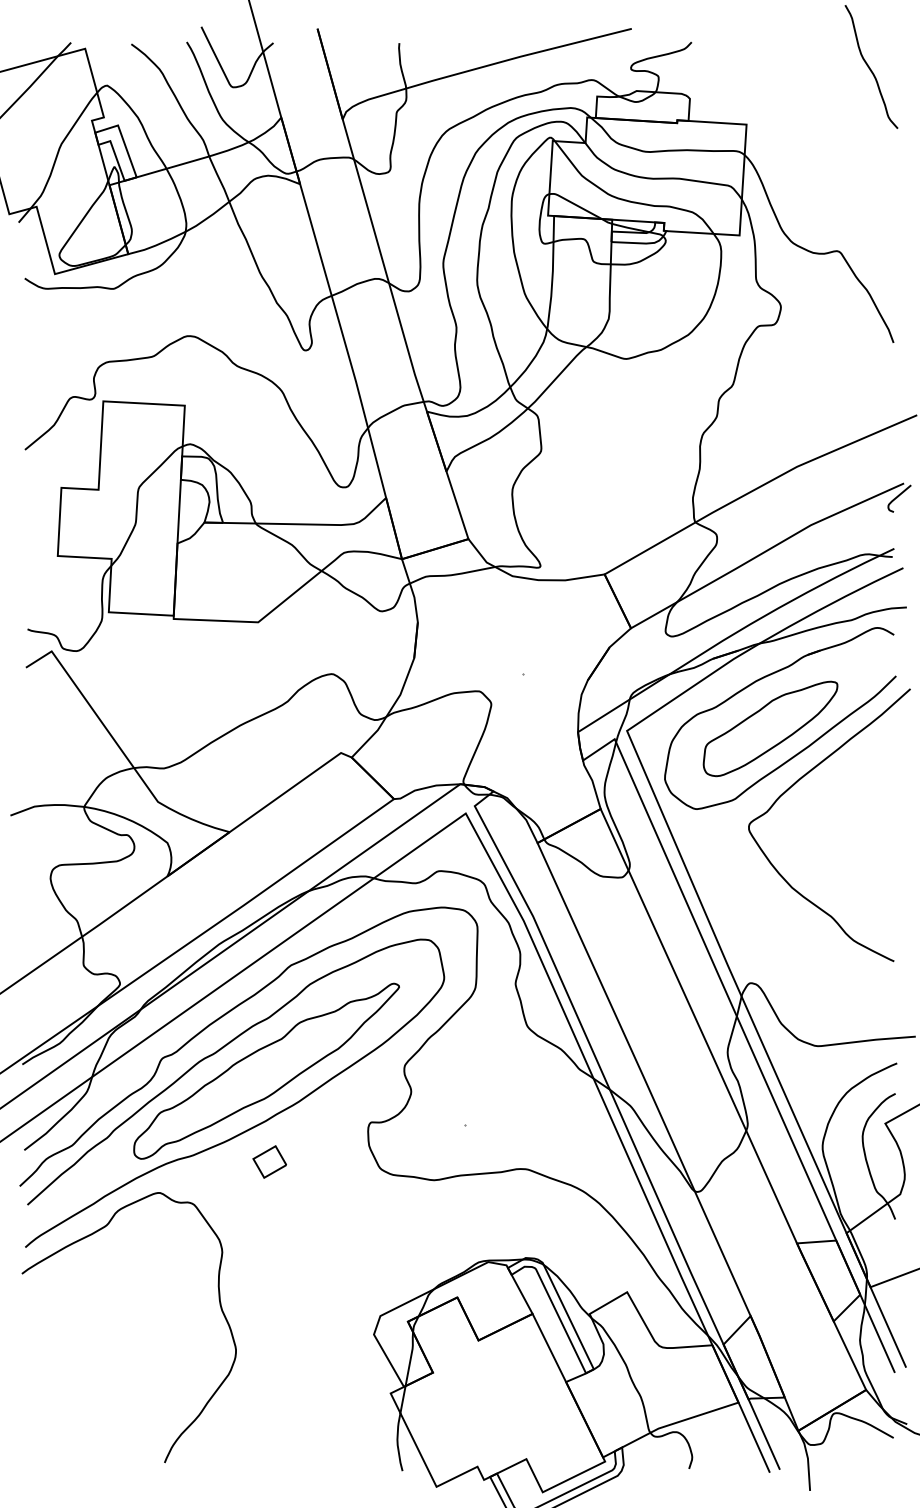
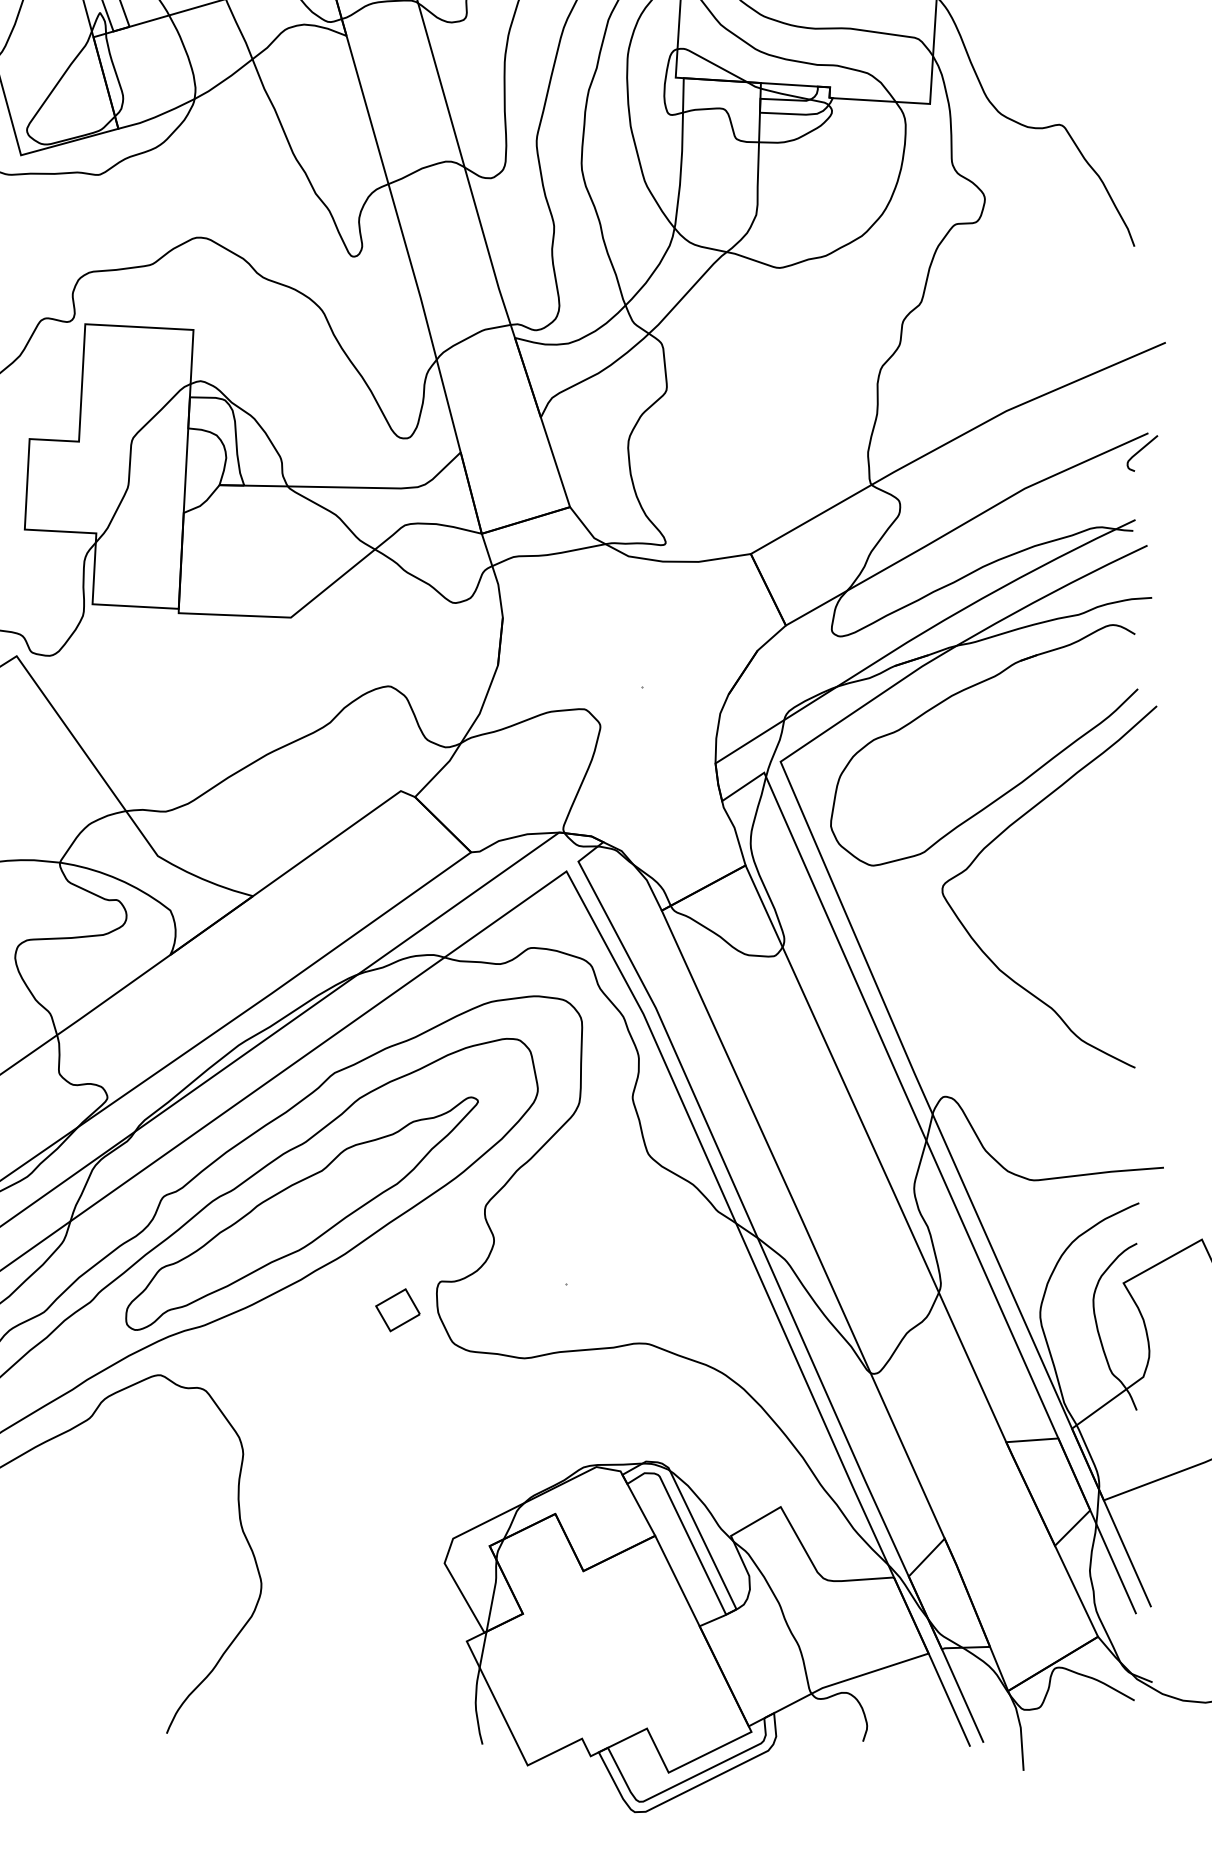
part: (770, 728) -> (971, 758), removed
part: (269, 1161) -> (397, 1309), moved

